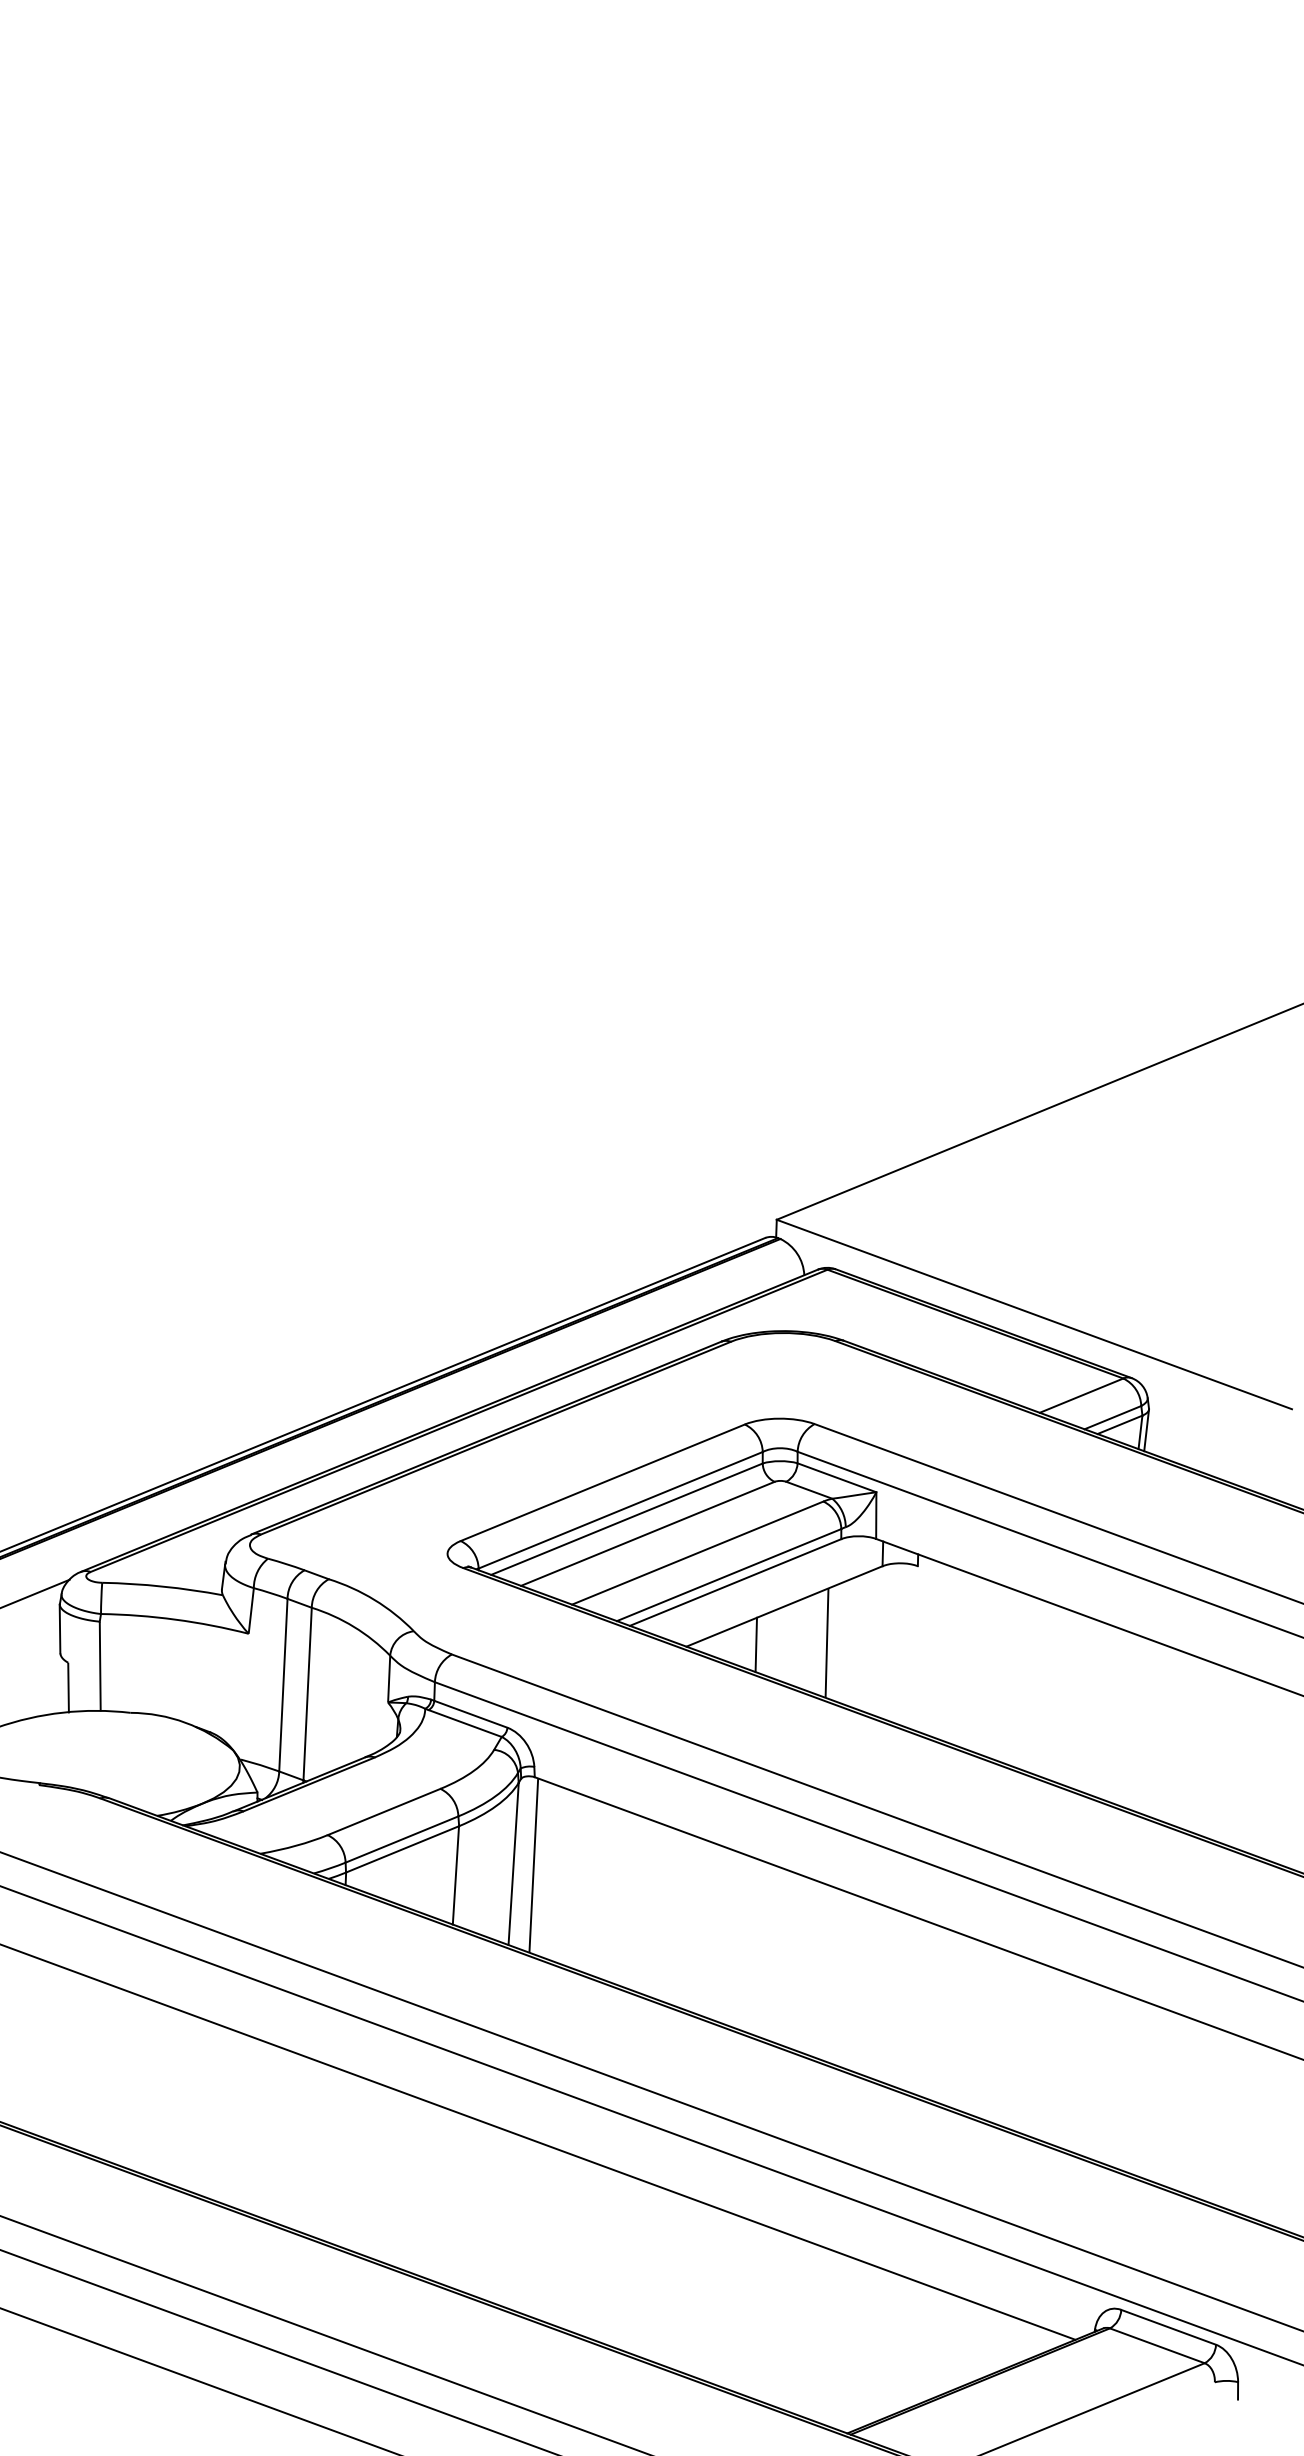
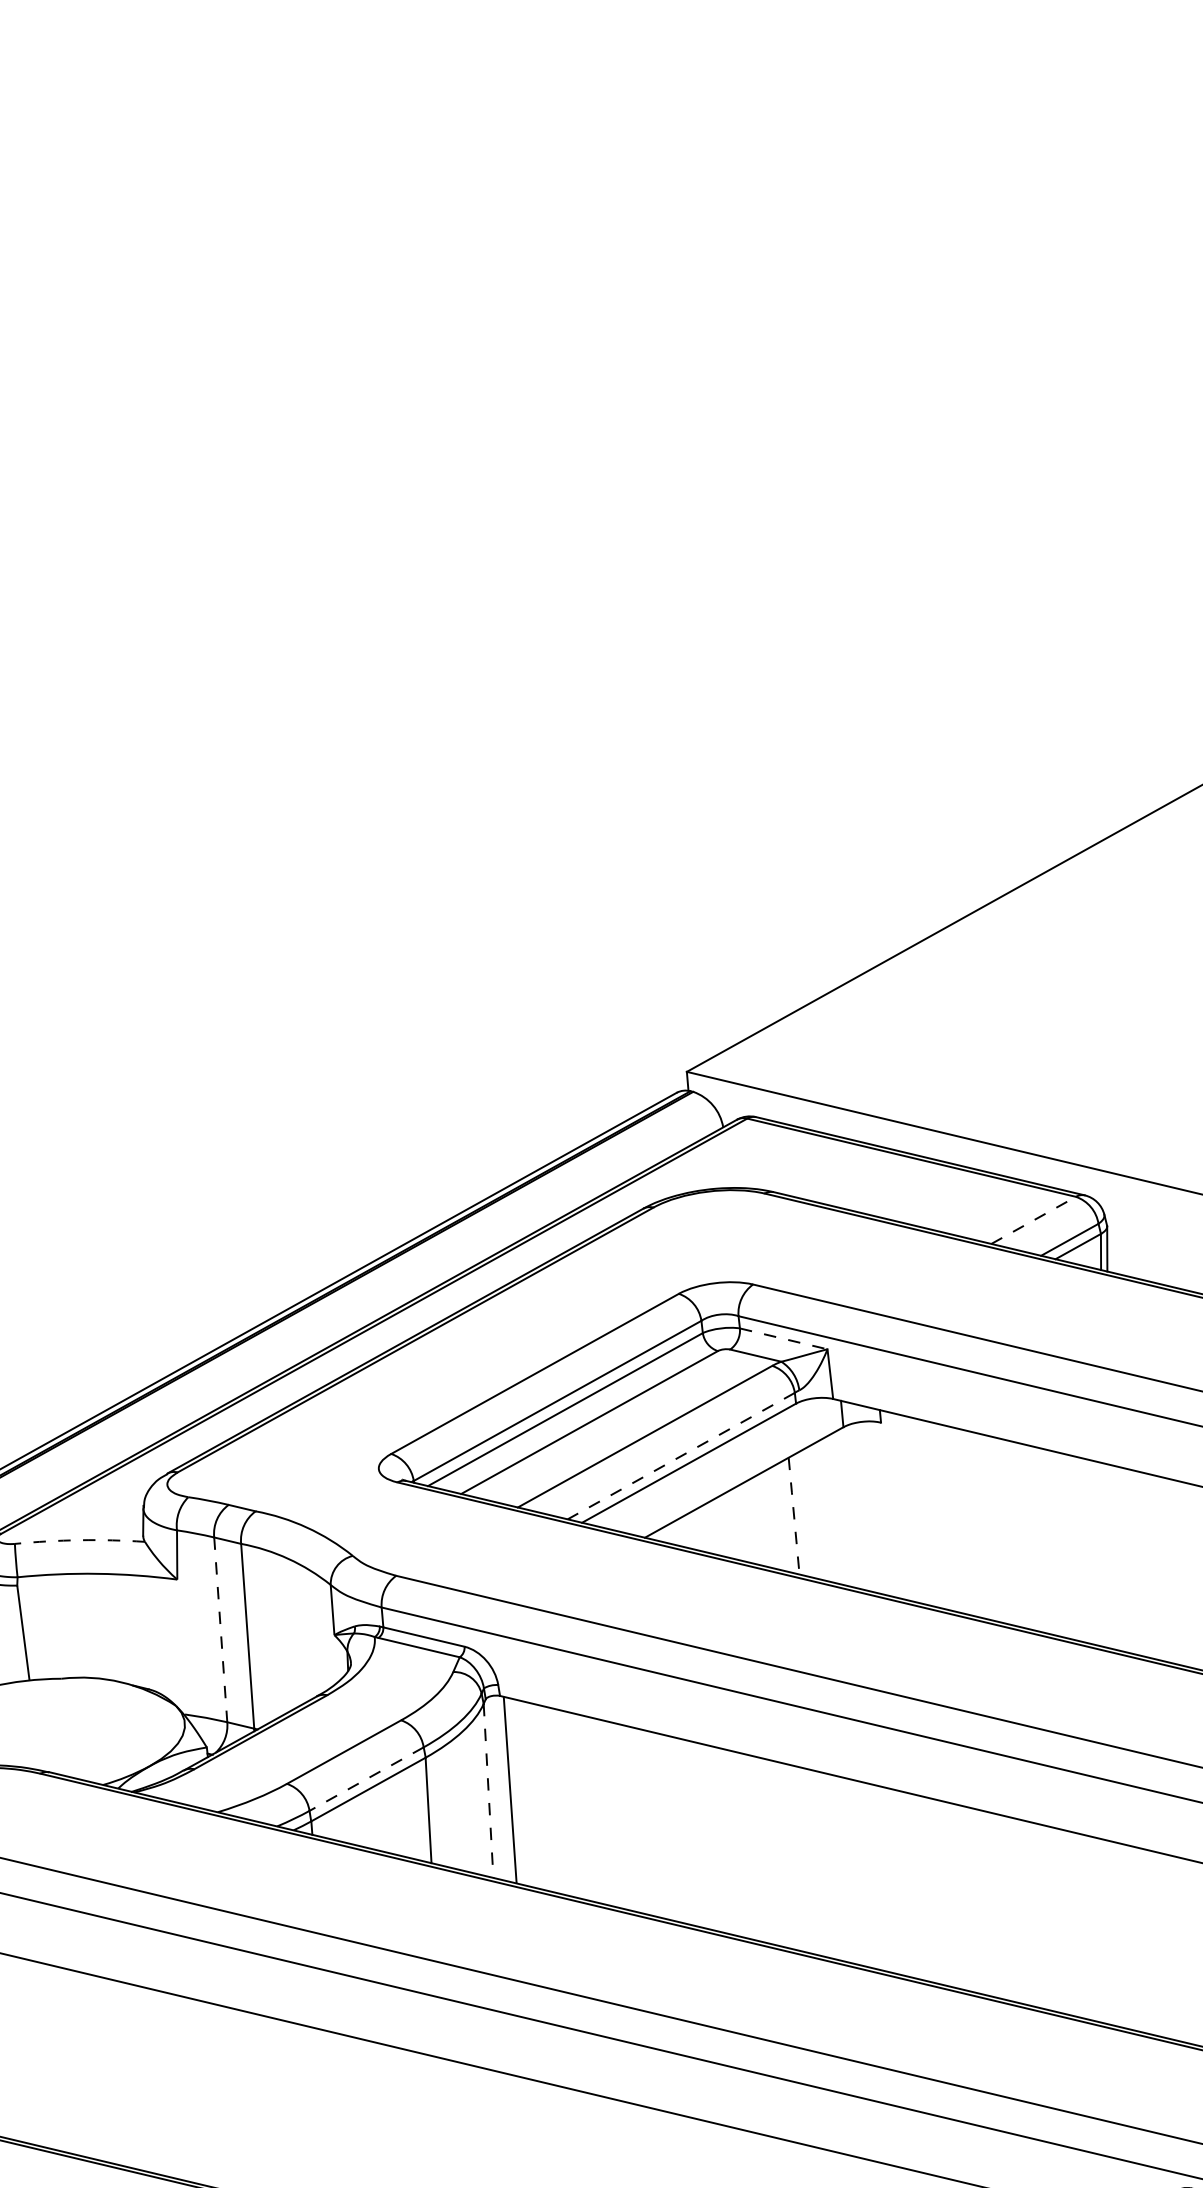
line: (1082, 1395) -> (1034, 1220), solid -> dashed
line: (837, 1477) -> (784, 1338), solid -> dashed
line: (728, 1575) -> (680, 1456), solid -> dashed
arc: (162, 1586) -> (79, 1540), solid -> dashed
line: (827, 1643) -> (794, 1516), solid -> dashed
line: (756, 1644) -> (719, 1526), removed
line: (283, 1685) -> (220, 1630), solid -> dashed
line: (402, 1839) -> (367, 1779), solid -> dashed
line: (513, 1864) -> (488, 1791), solid -> dashed

